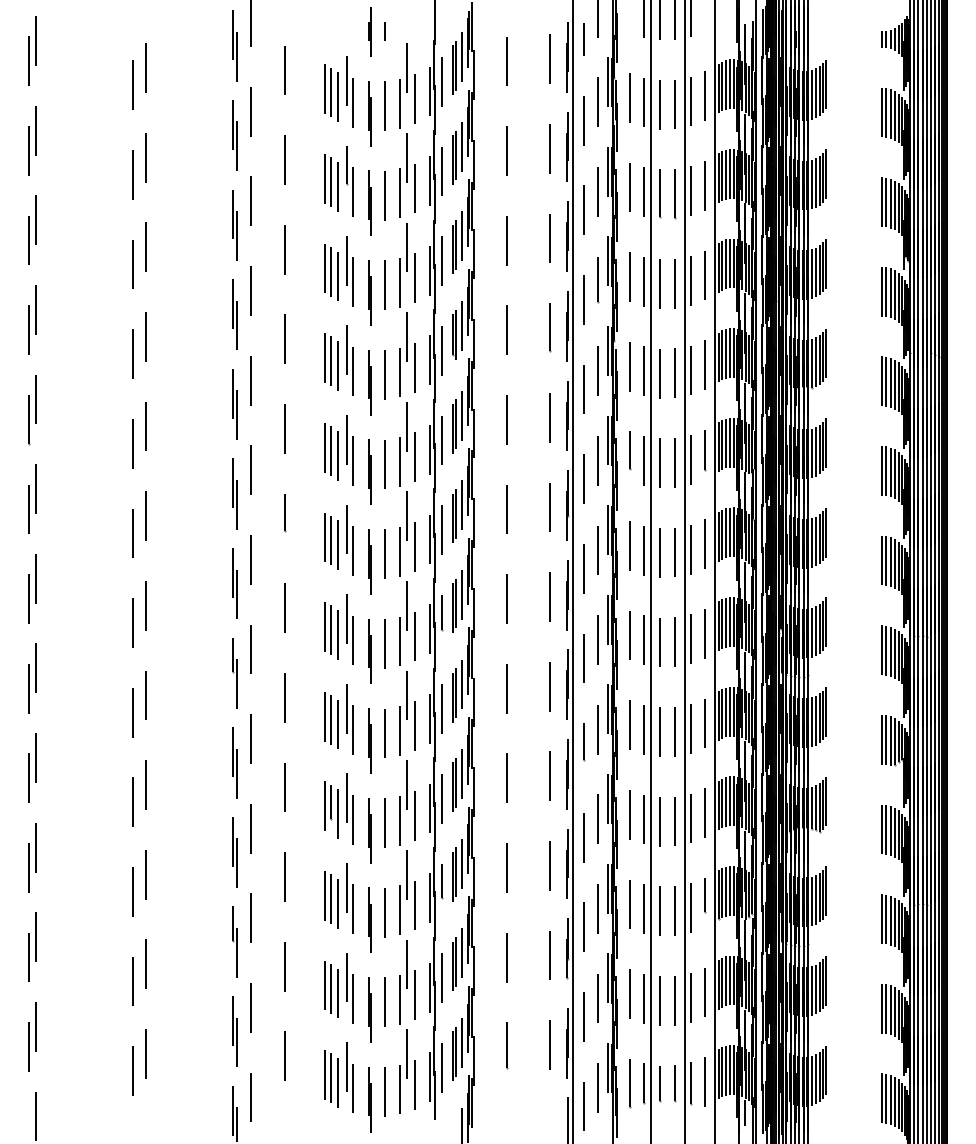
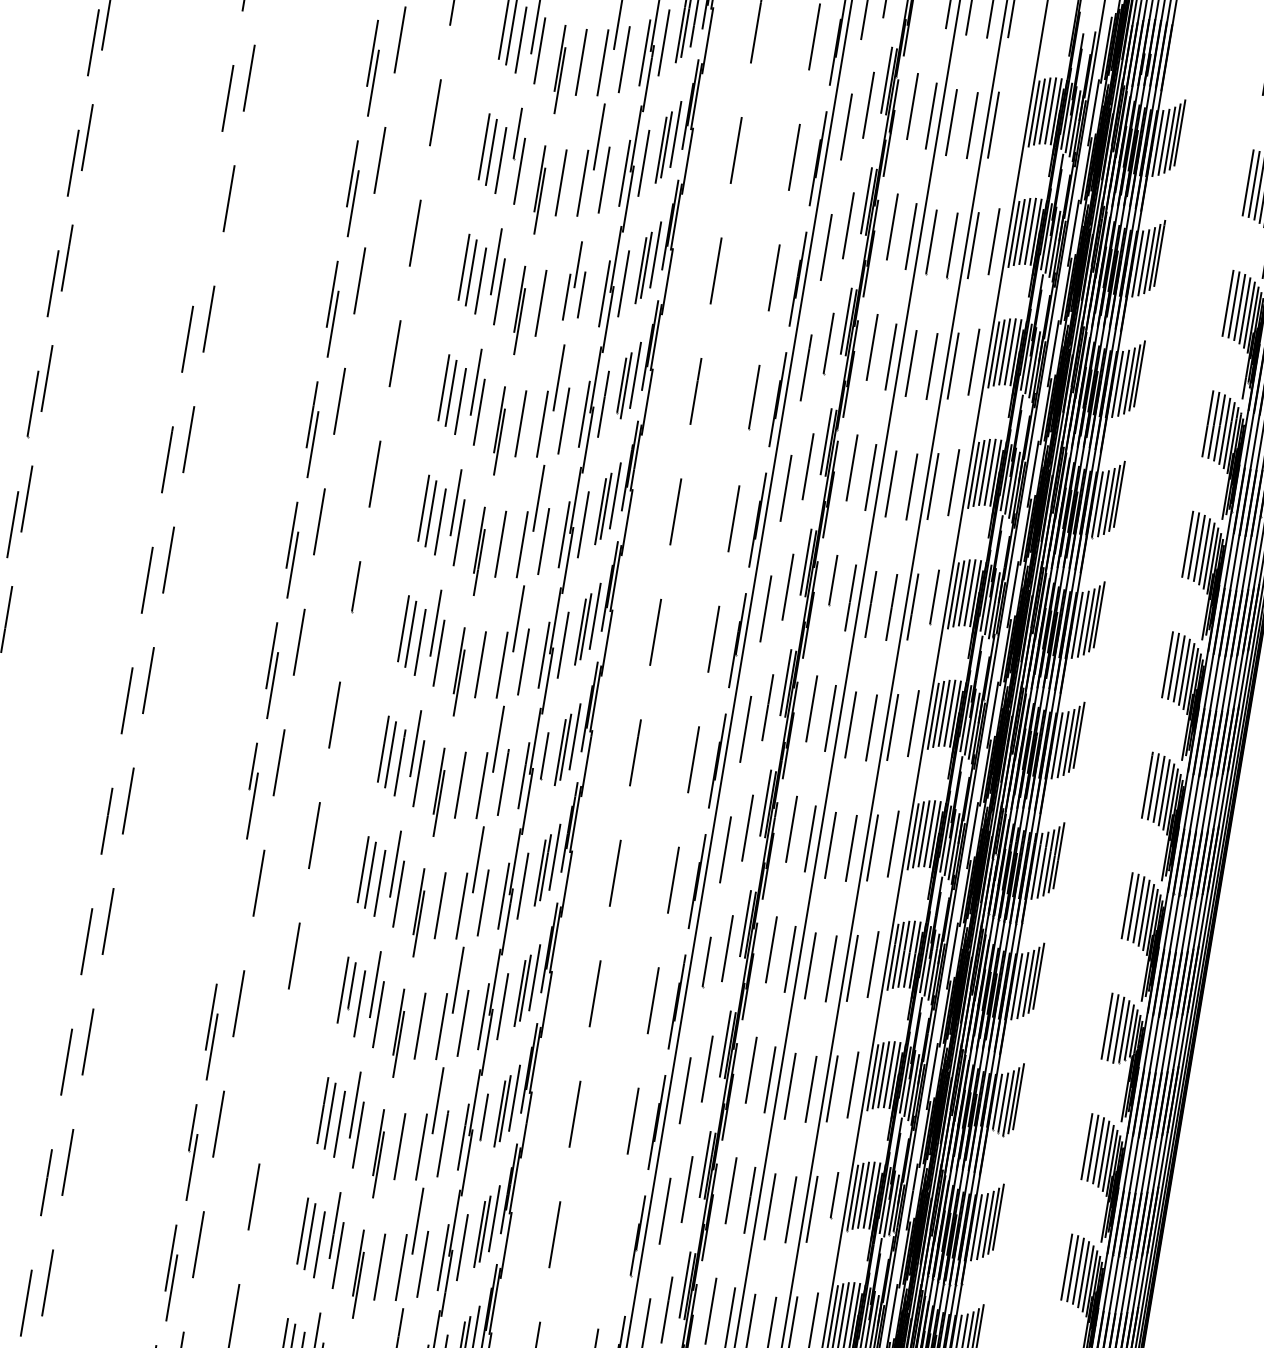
line: (705, 96) -> (1014, 121), removed
line: (133, 264) -> (208, 218), removed
part: (407, 265) -> (576, 281), size x0.7
part: (234, 762) -> (231, 911), removed
line: (285, 877) -> (274, 1077), removed
line: (550, 955) -> (613, 1241), removed

